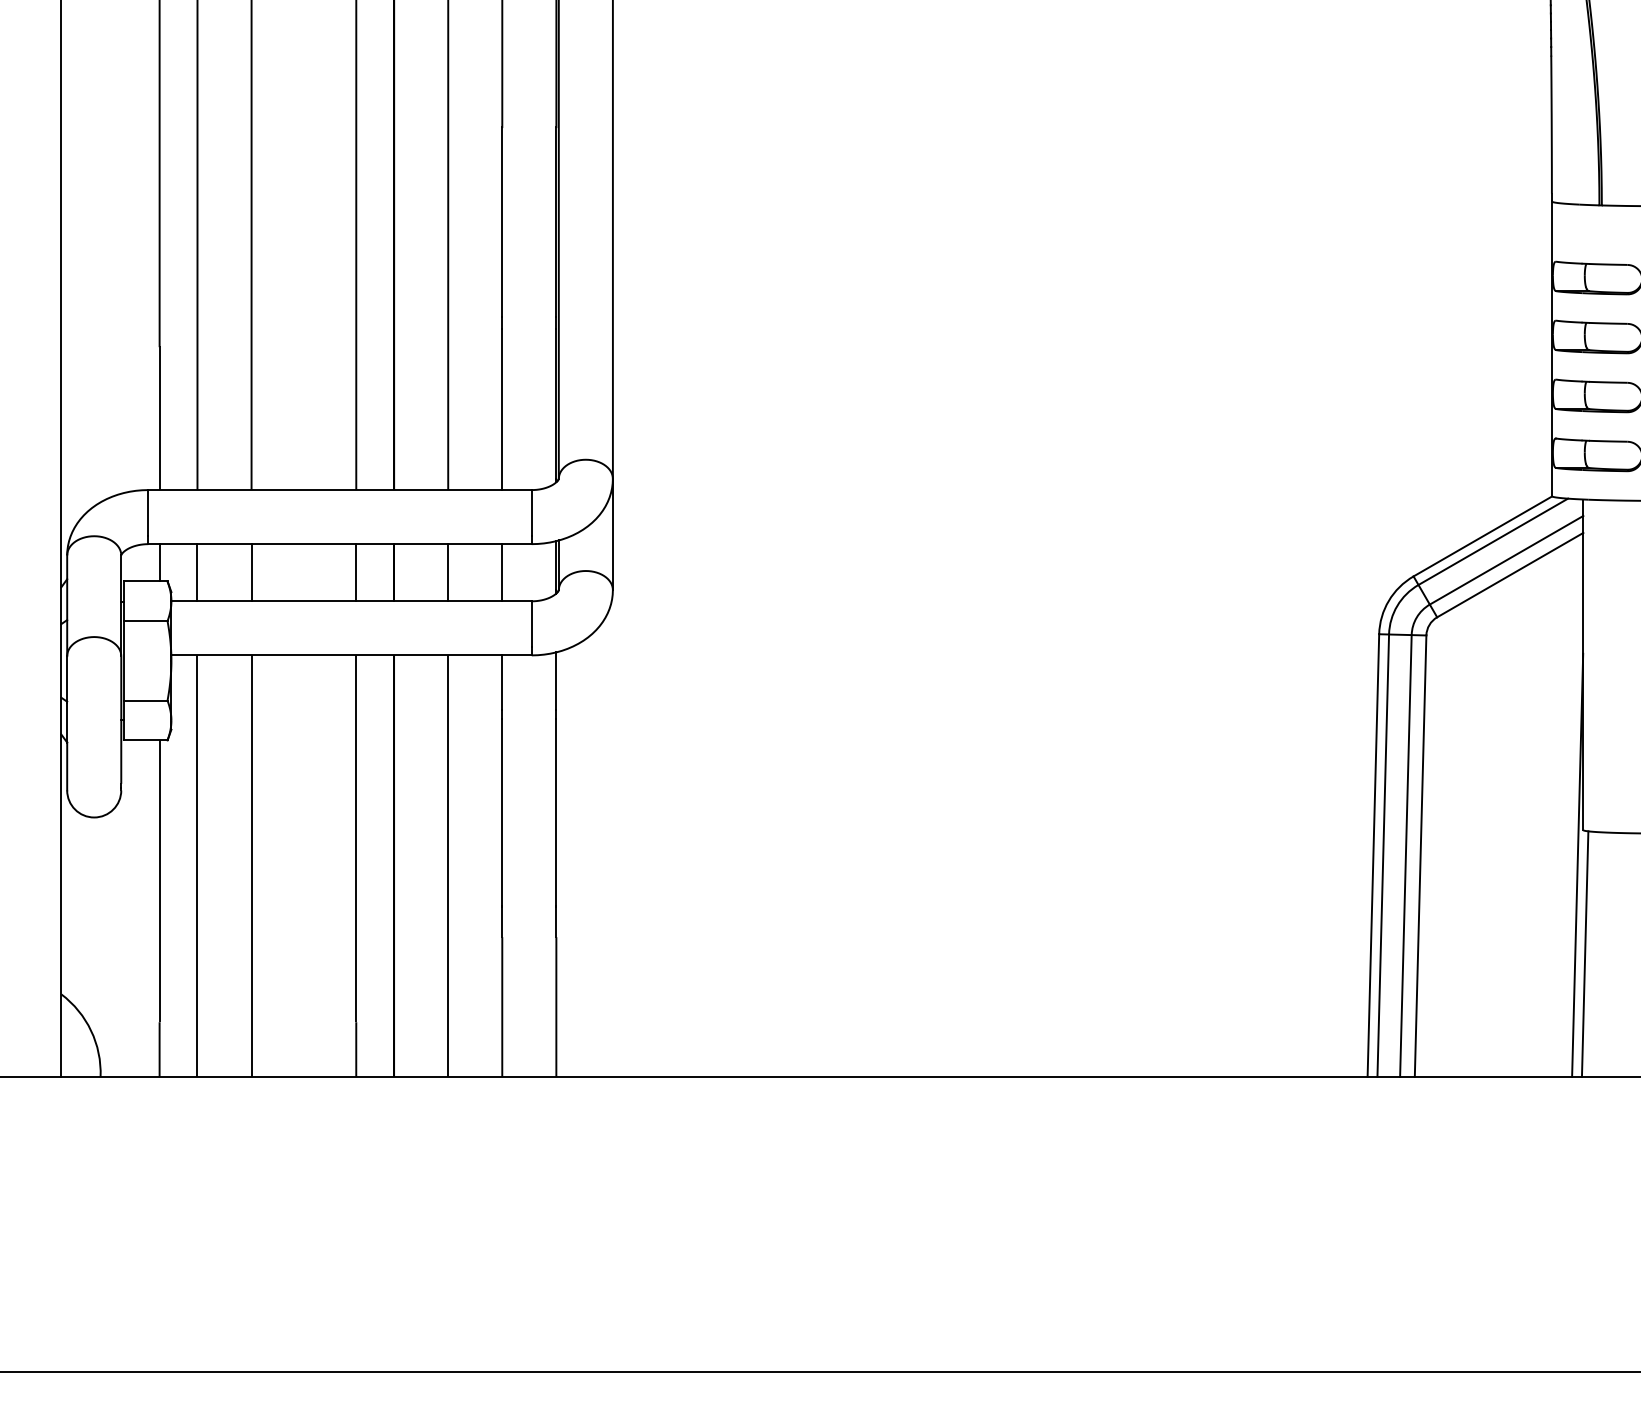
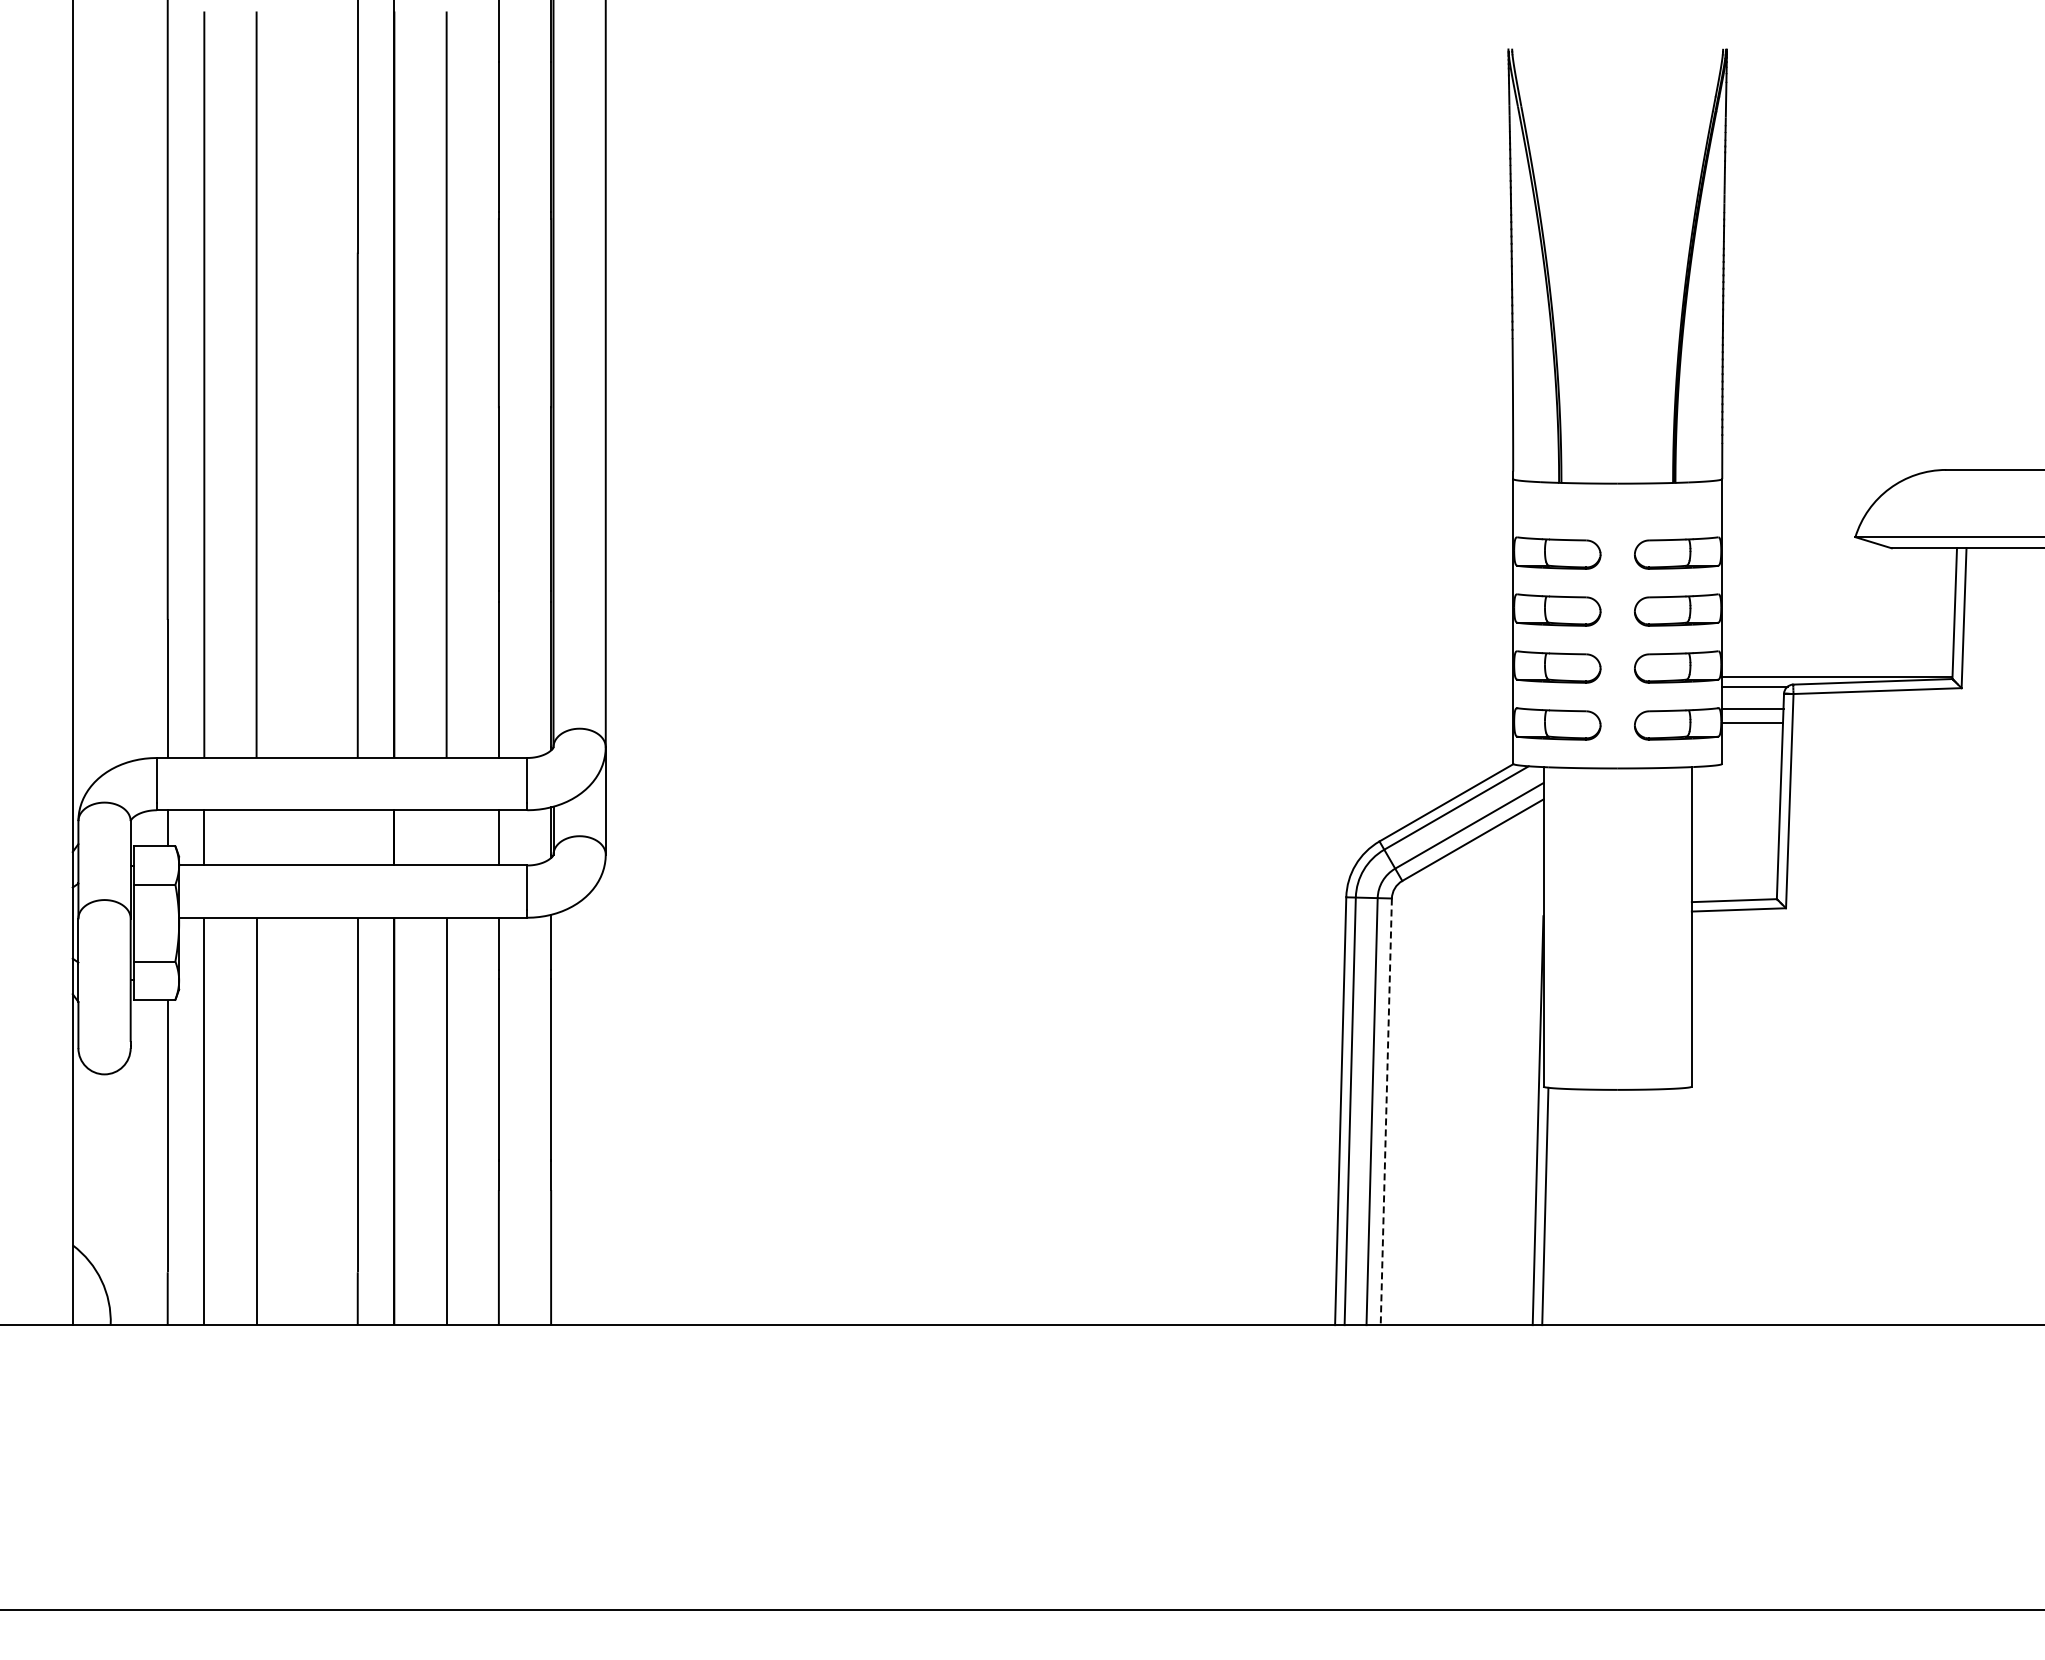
line: (251, 572) -> (256, 837), removed
line: (355, 572) -> (357, 837), removed
line: (448, 572) -> (446, 837), removed
line: (1420, 856) -> (1386, 1112), solid -> dashed

